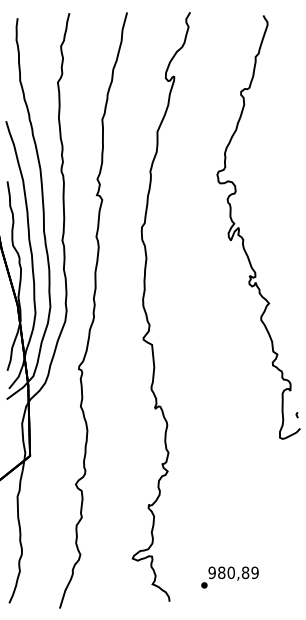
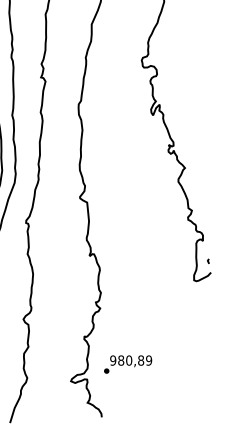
text: (229, 577) -> (127, 364), moved

